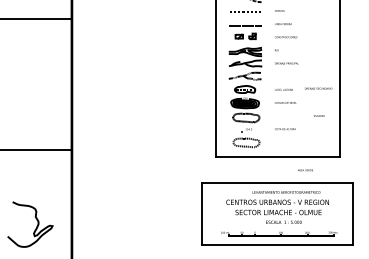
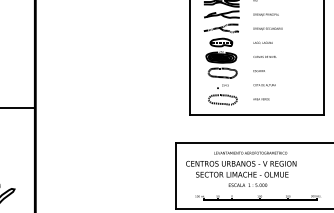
text: (318, 88) -> (267, 28), moved
text: (319, 115) -> (259, 70), moved
text: (305, 170) -> (261, 99), moved
text: (277, 207) -> (241, 169), moved

